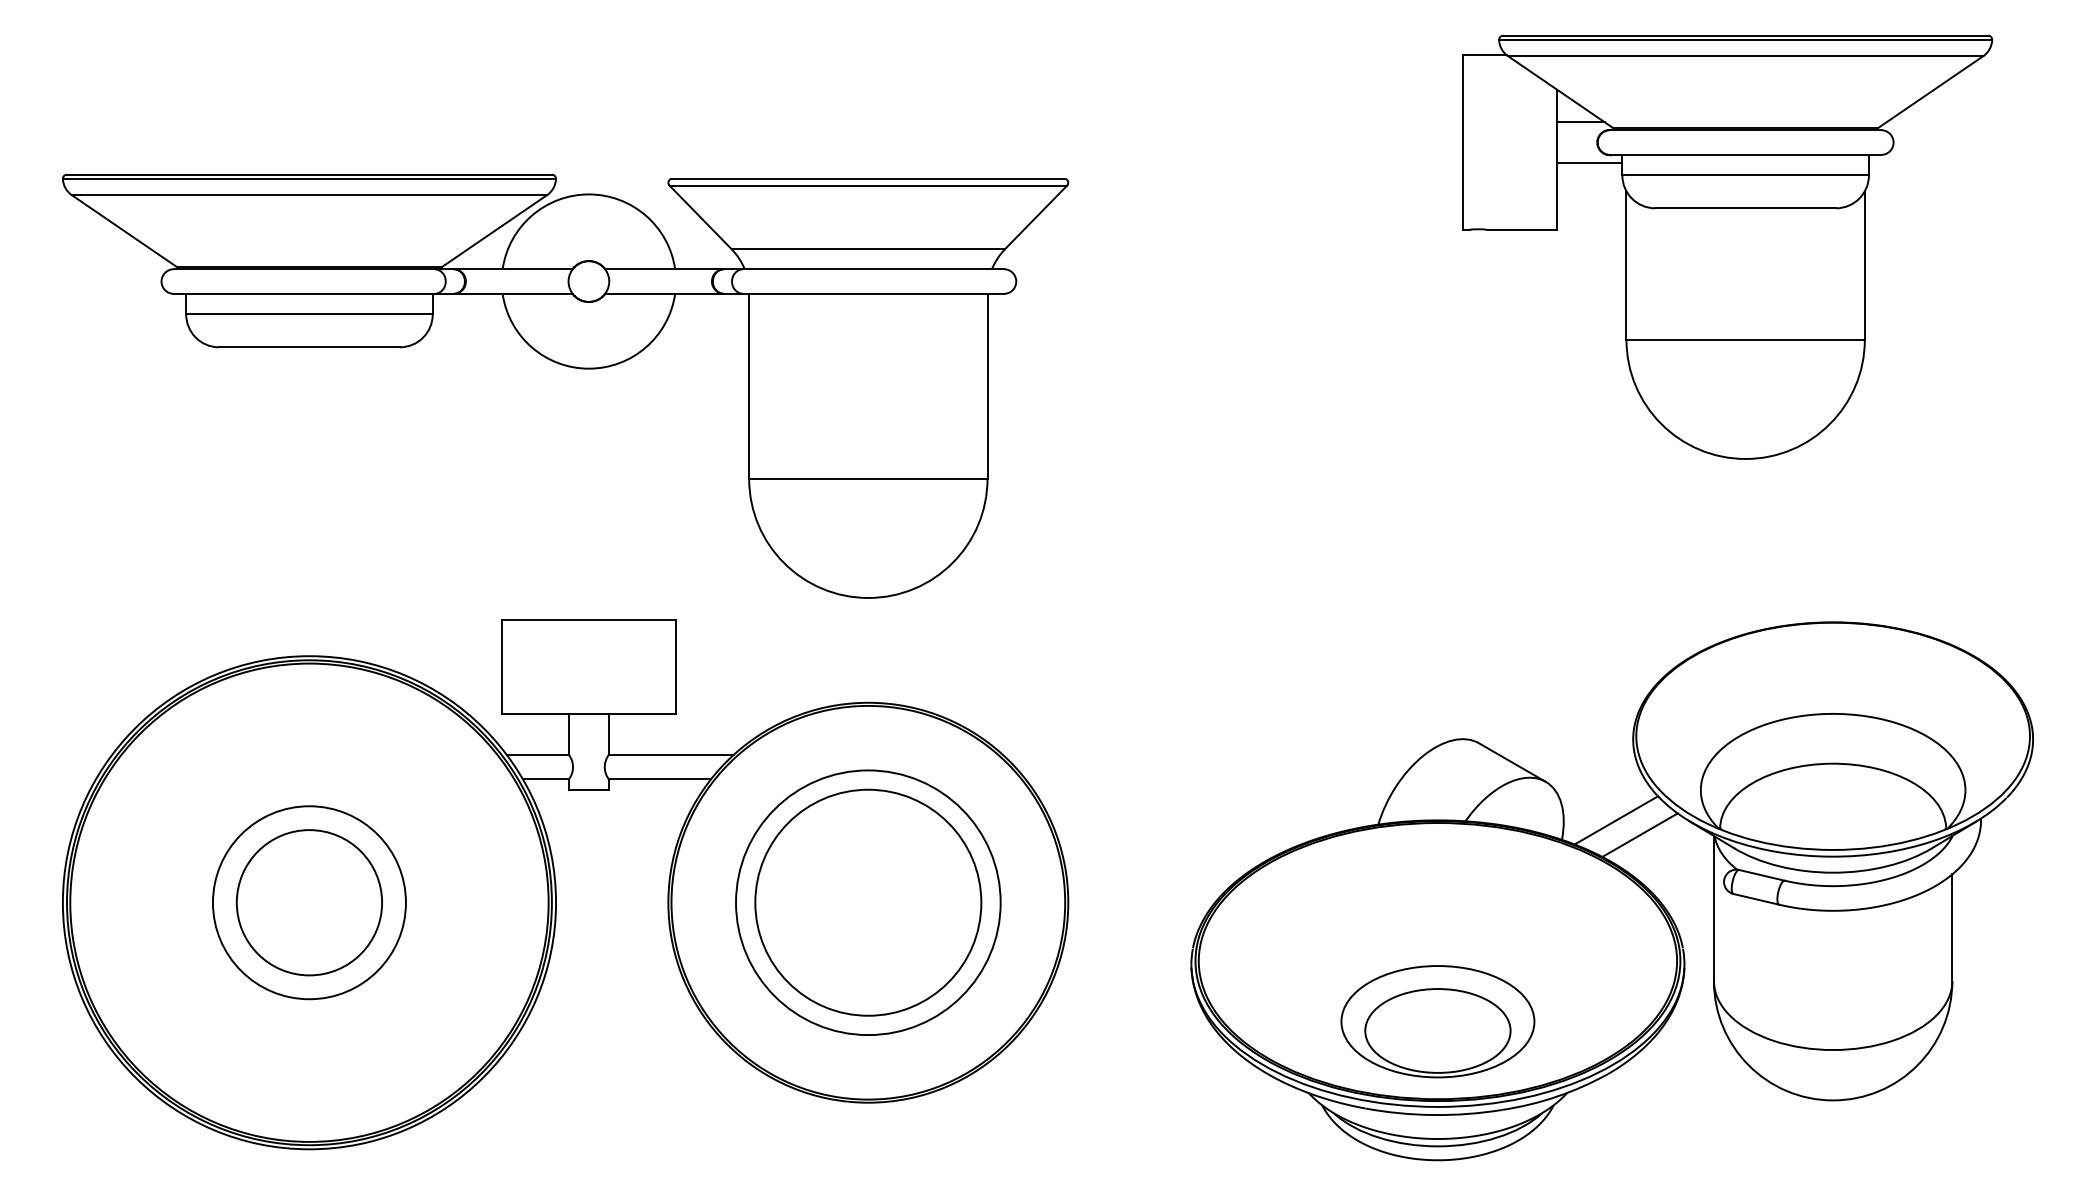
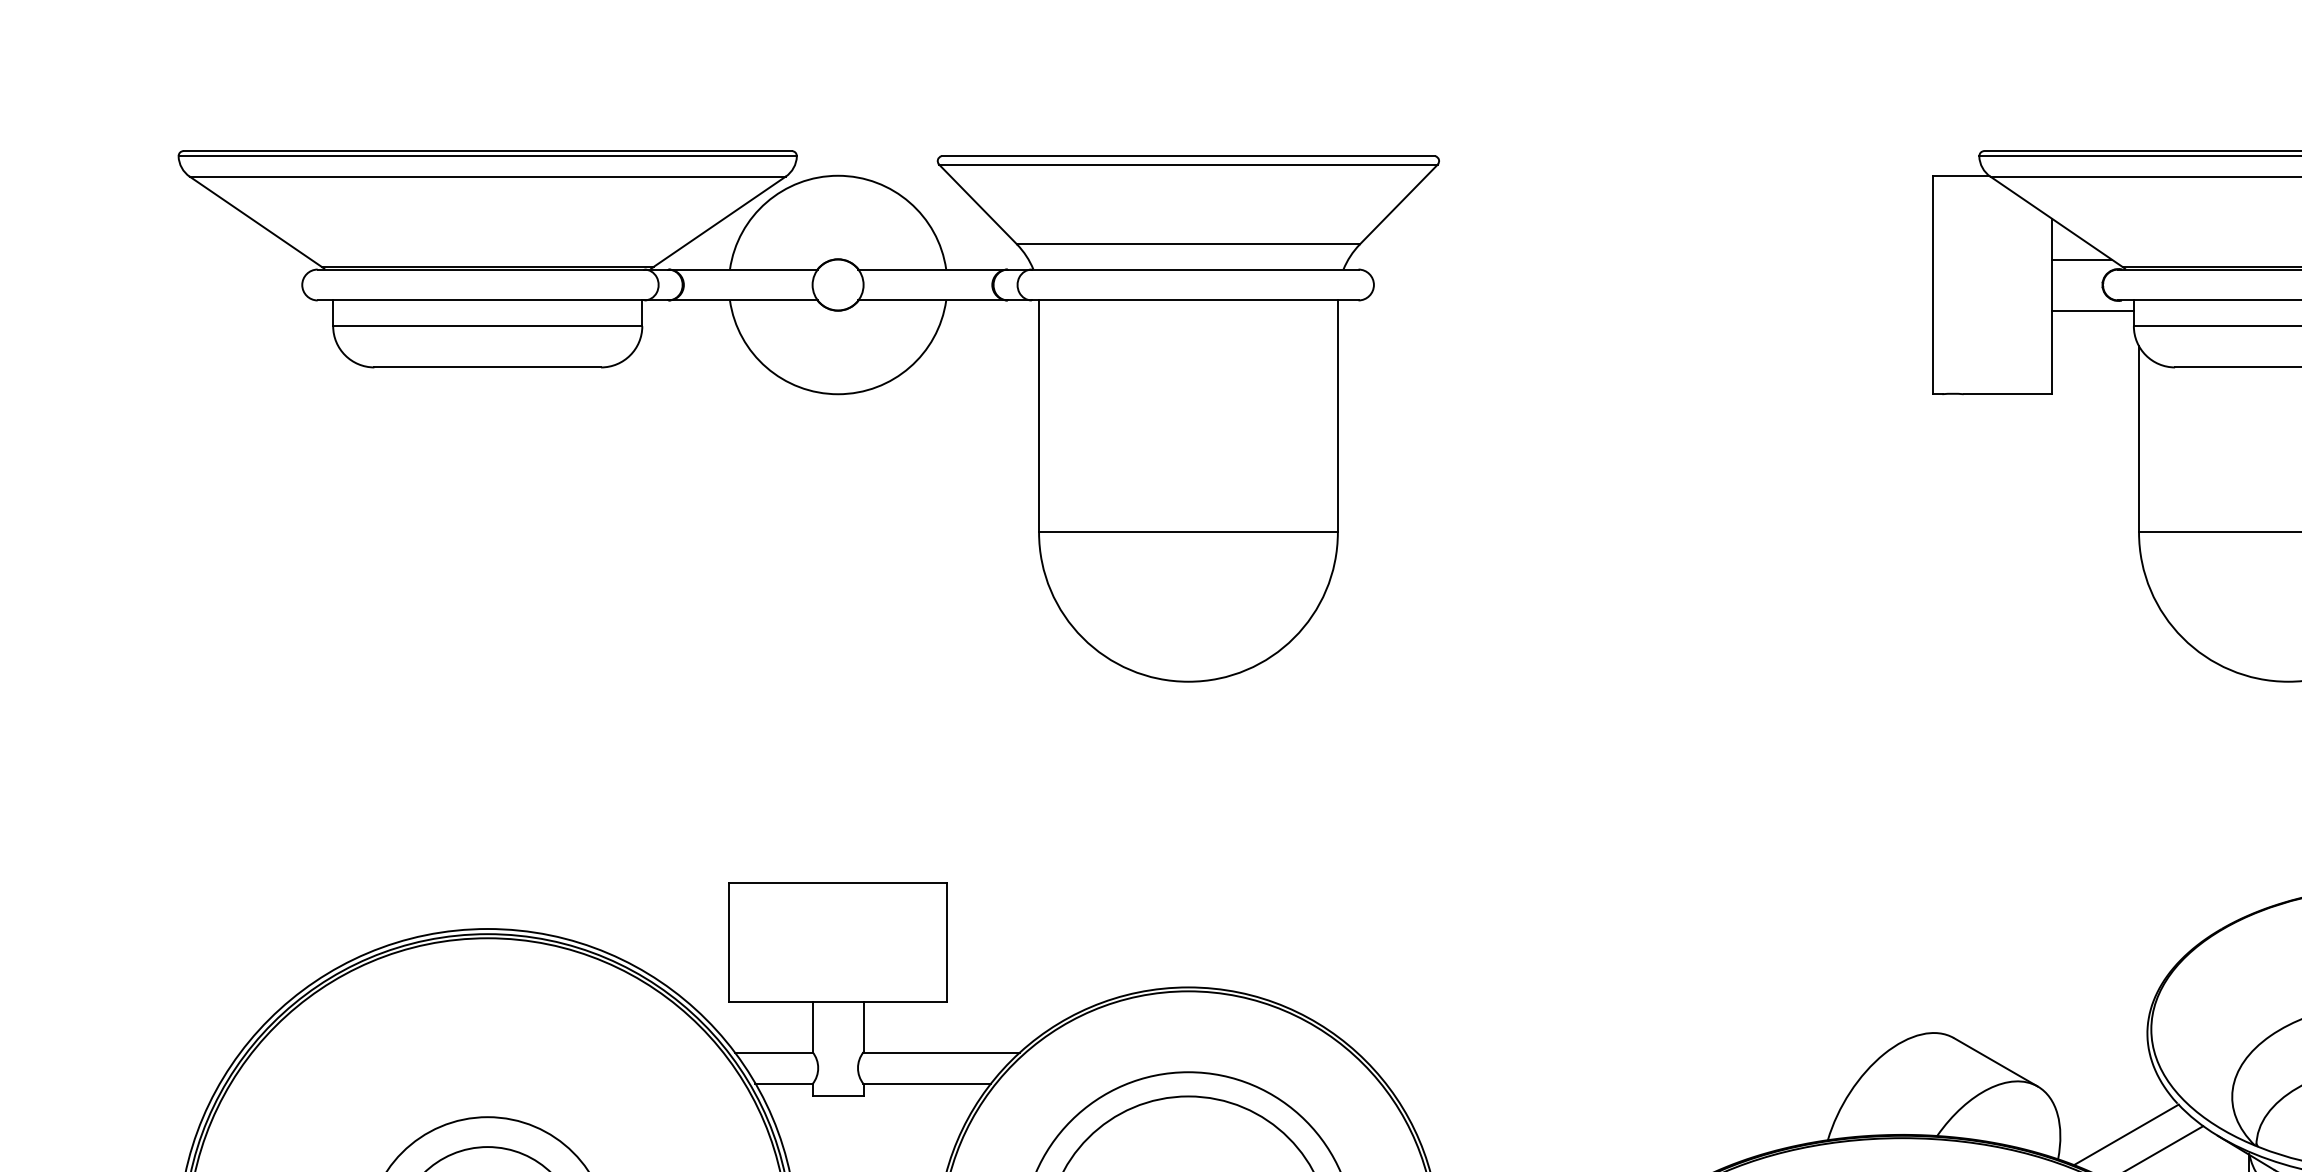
part: (568, 367) -> (812, 392), moved

